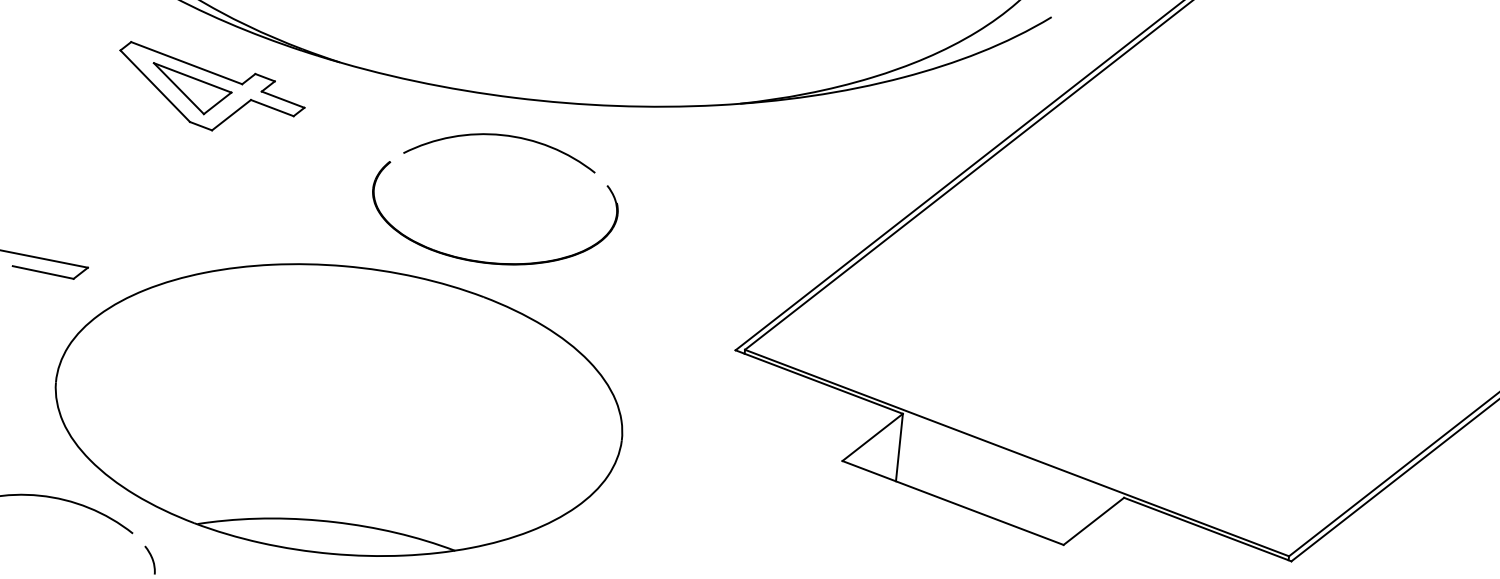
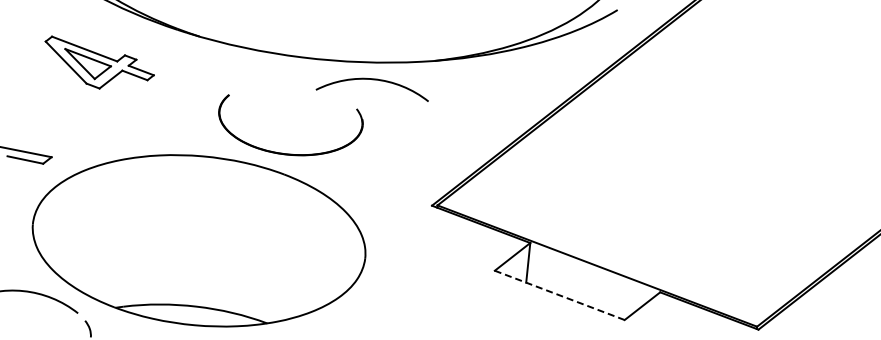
part: (211, 86) -> (99, 62), moved
arc: (499, 137) -> (372, 80), moved
line: (952, 503) -> (559, 295), solid -> dashed

